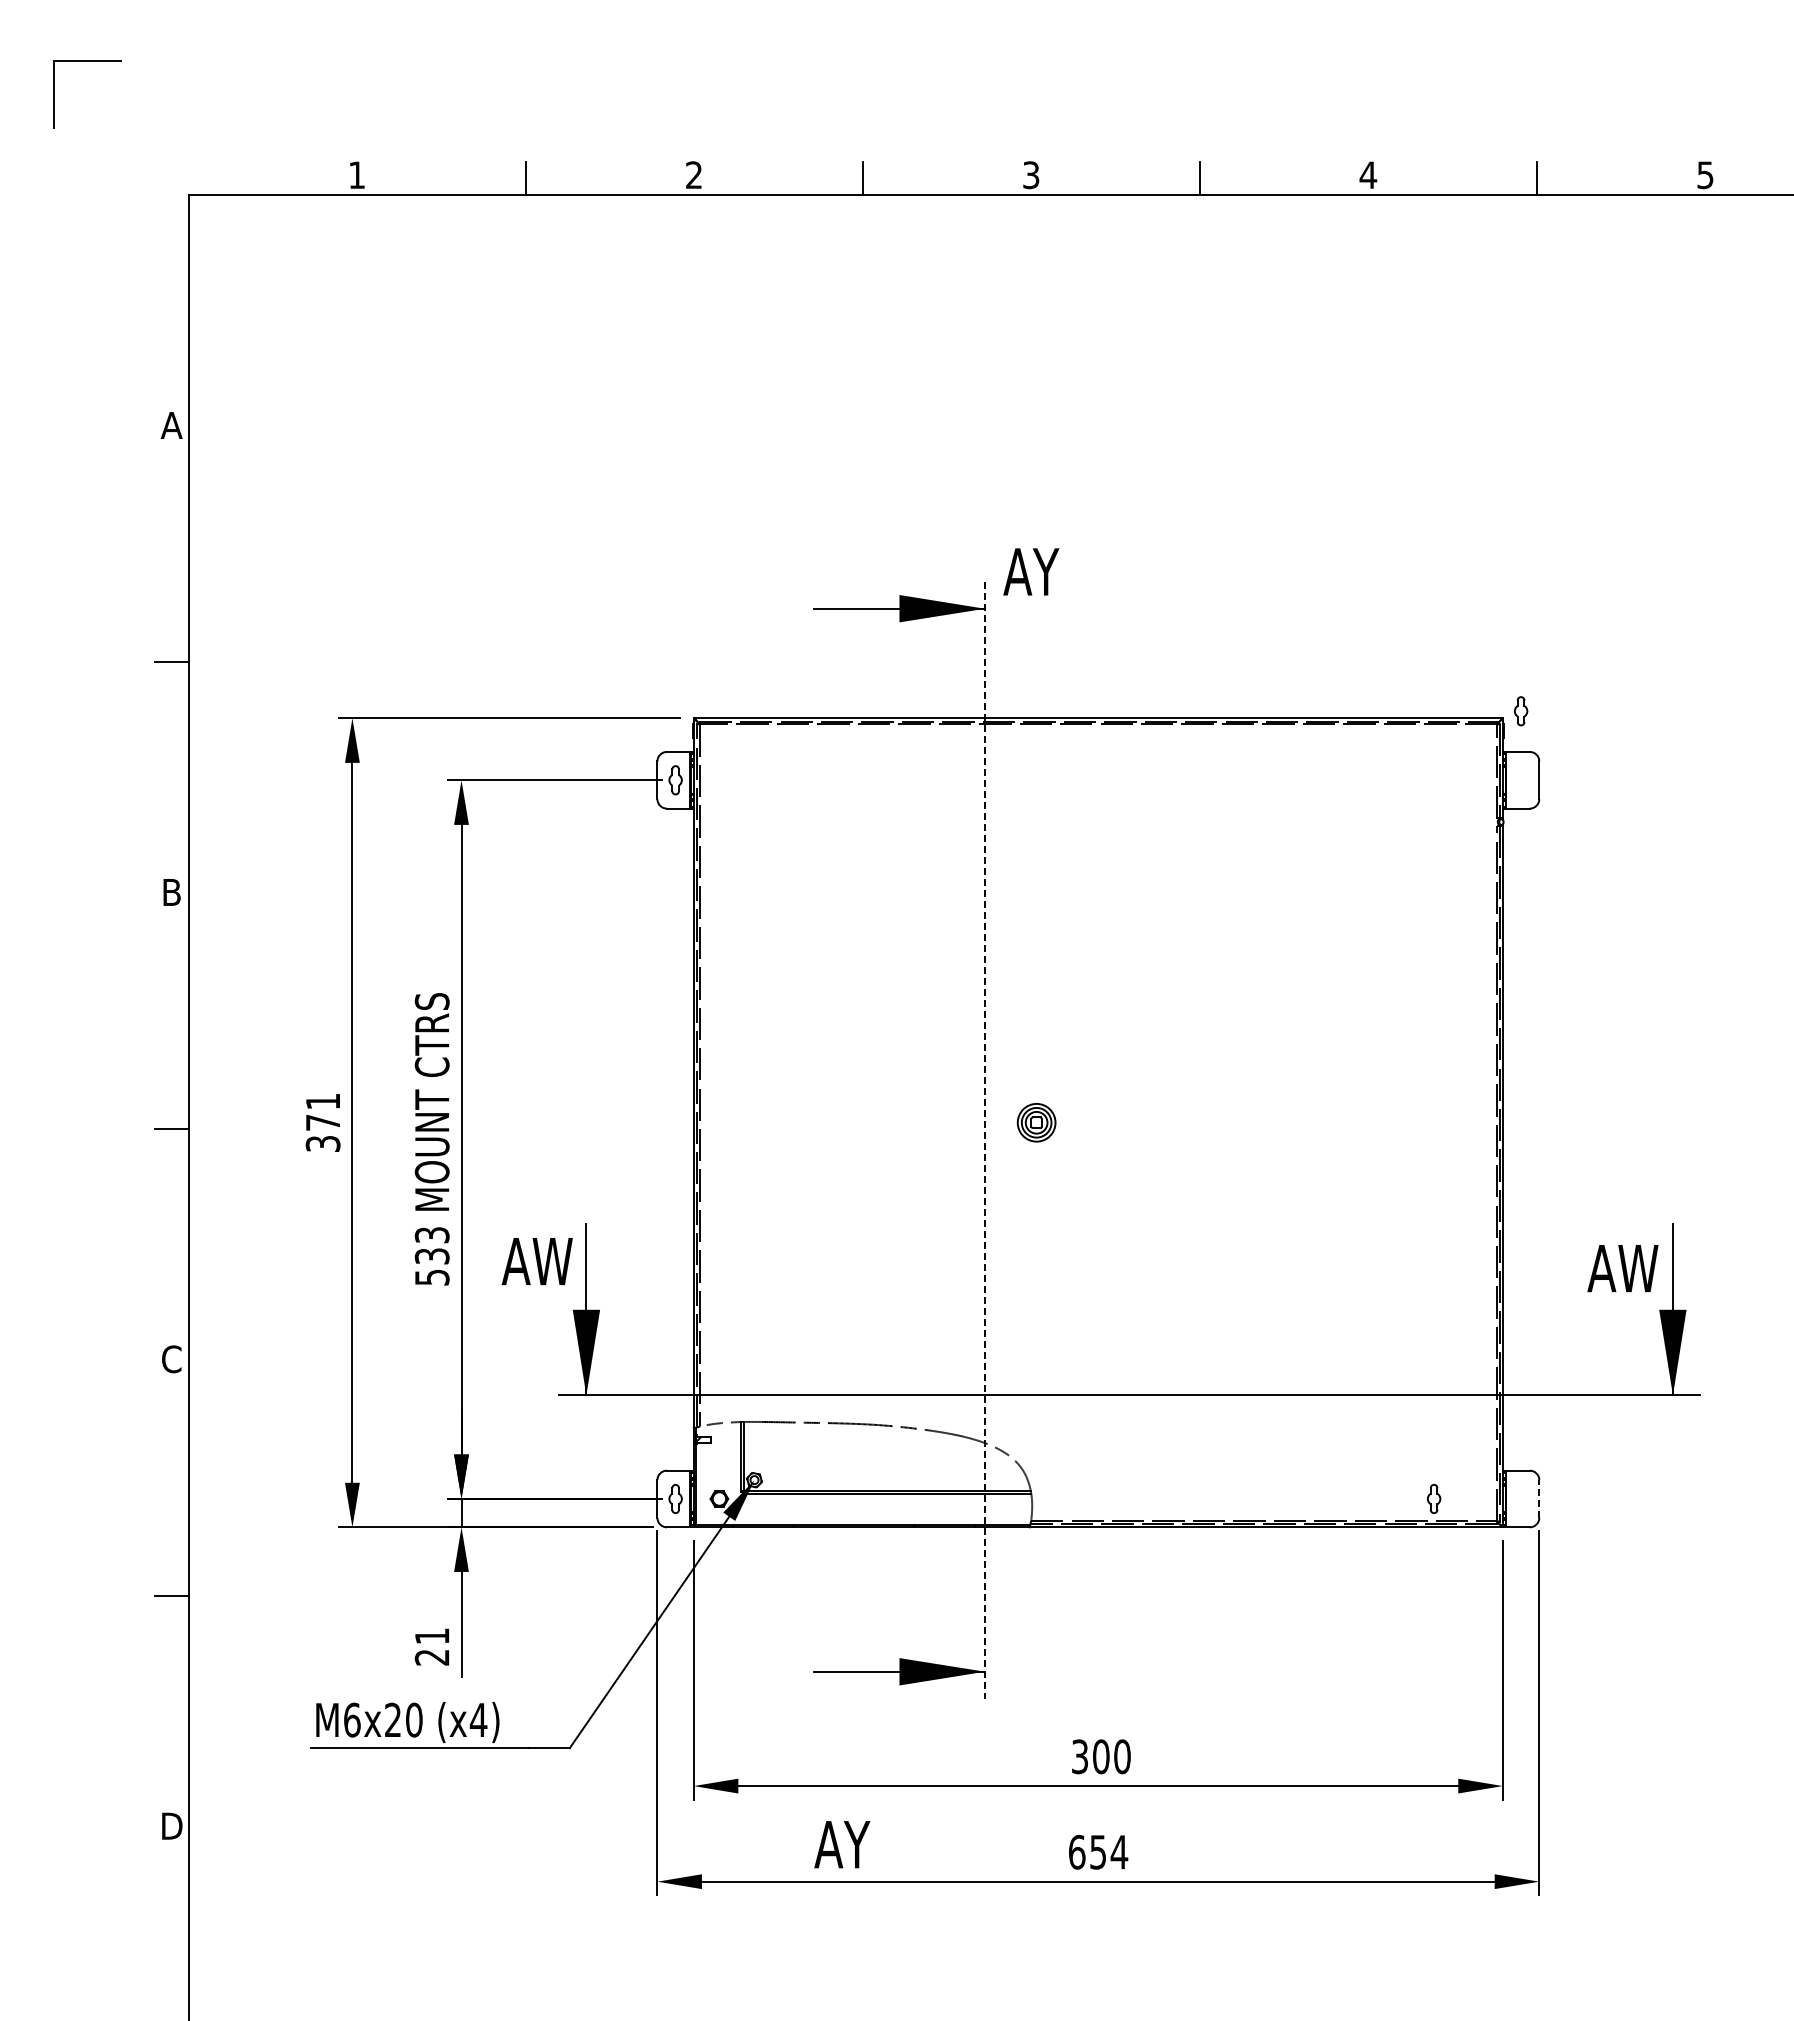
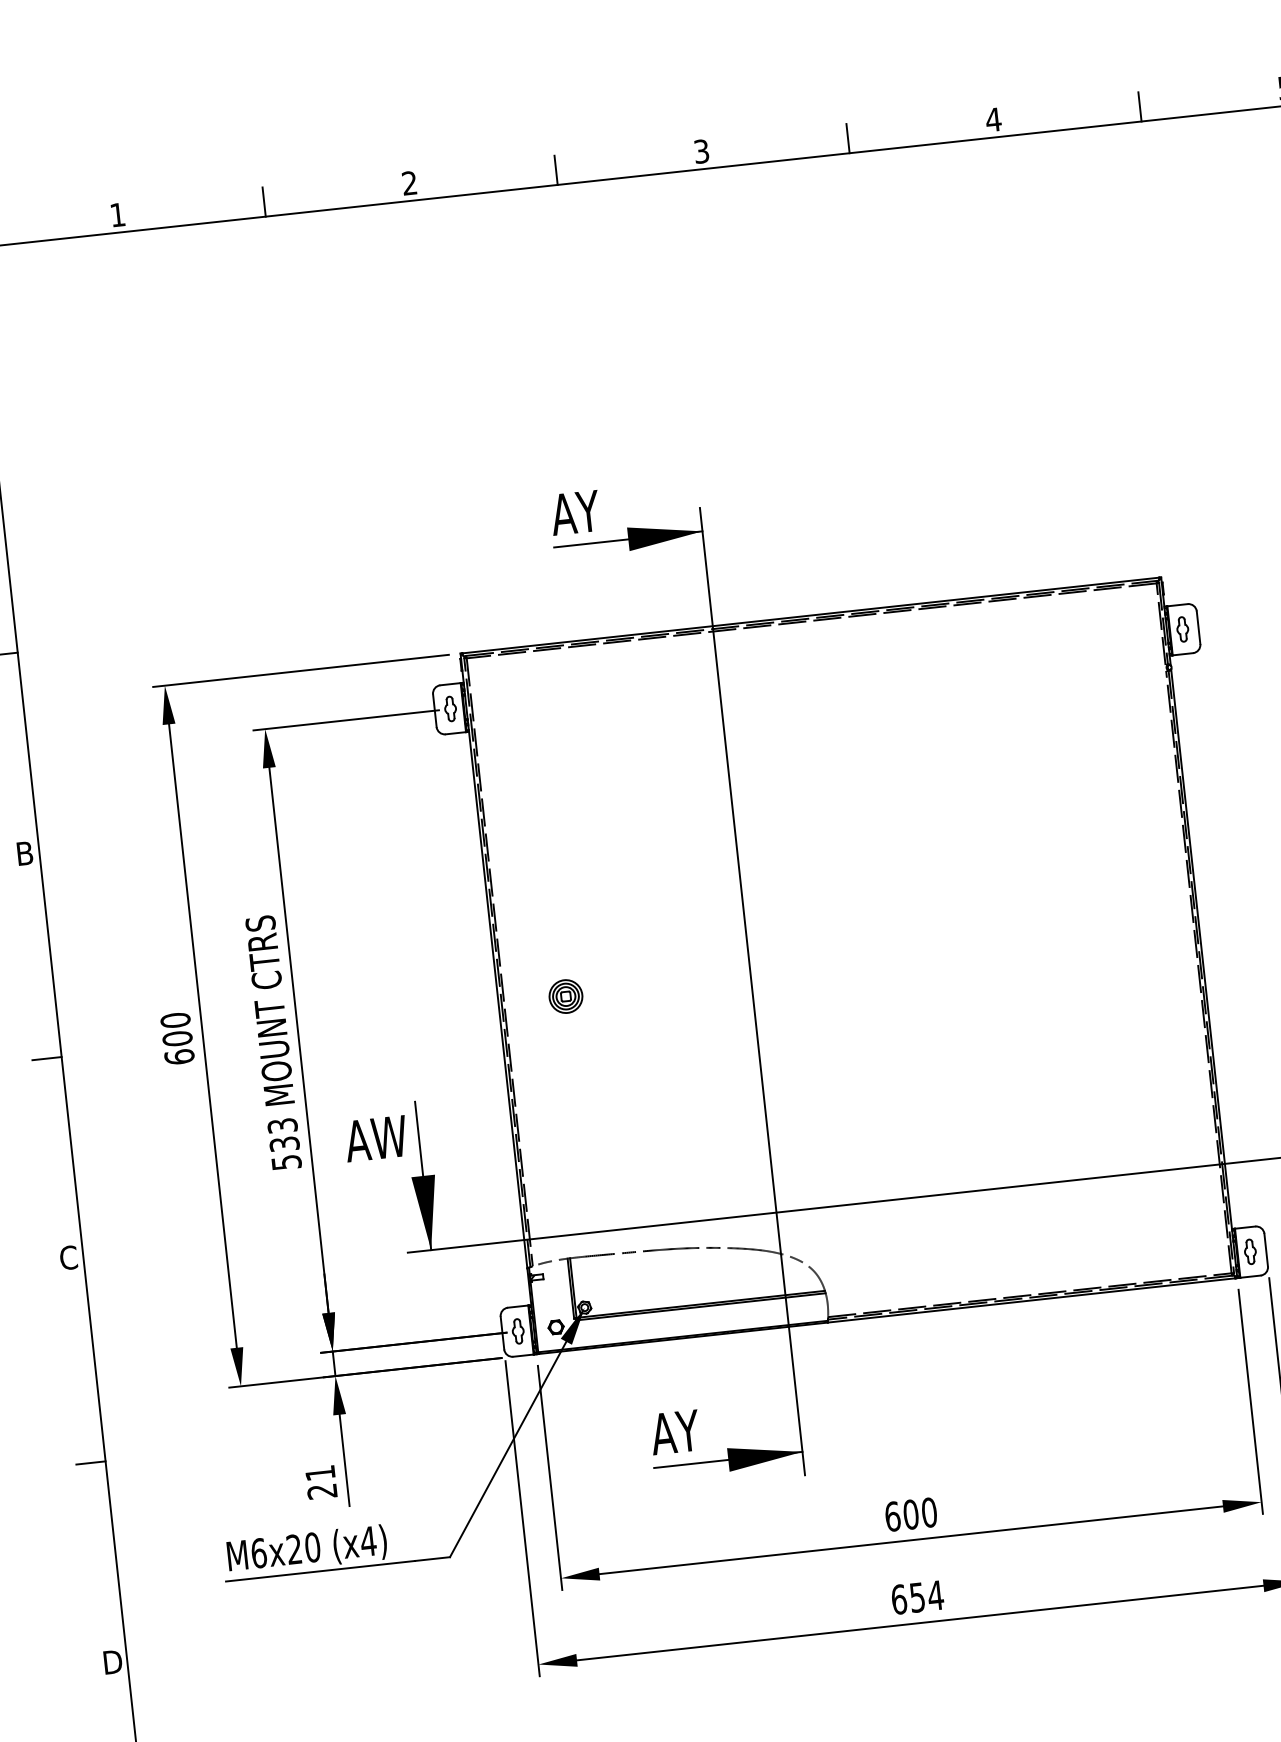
text: (1031, 571) -> (575, 512), moved
part: (1521, 711) -> (1183, 629), moved
text: (322, 1122) -> (177, 1038), 371 -> 600
part: (1036, 1122) -> (565, 996), moved
line: (985, 1140) -> (752, 991), dashed -> solid
part: (1434, 1498) -> (1250, 1251), moved
line: (1539, 1499) -> (1266, 1250), dashed -> solid
text: (1080, 1756) -> (893, 1516), 300 -> 600
text: (842, 1844) -> (675, 1432), moved

